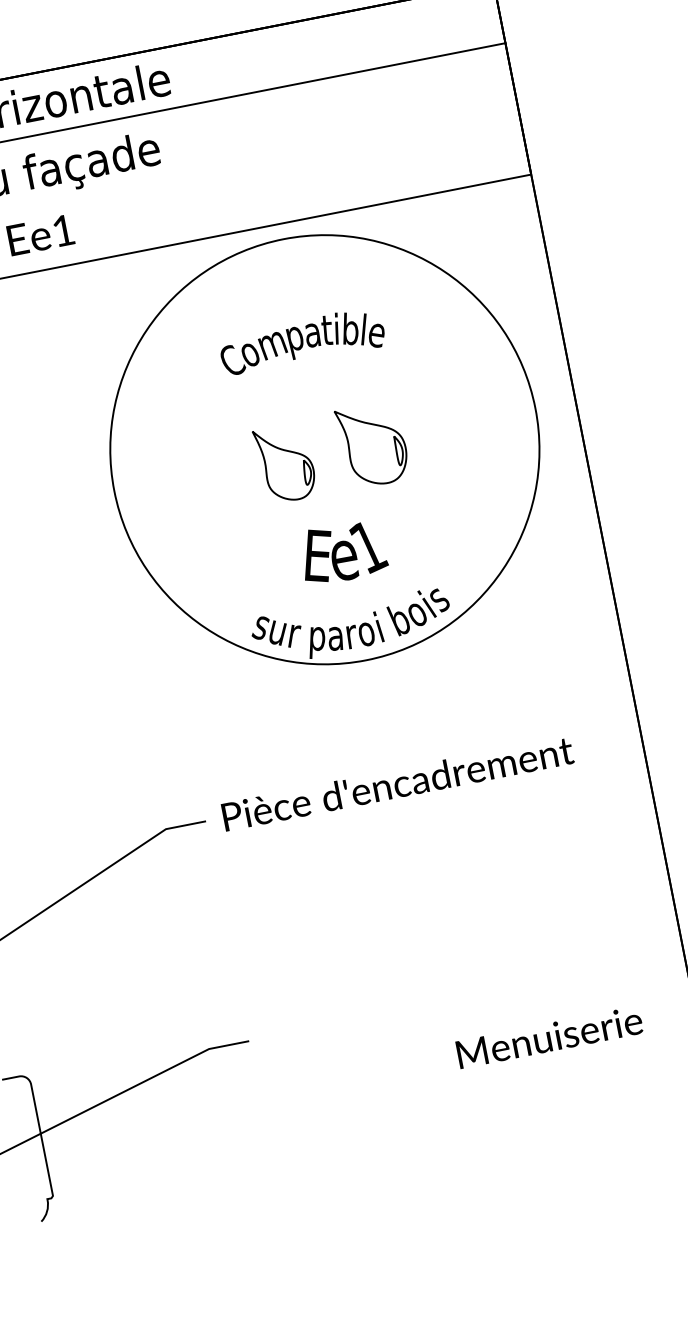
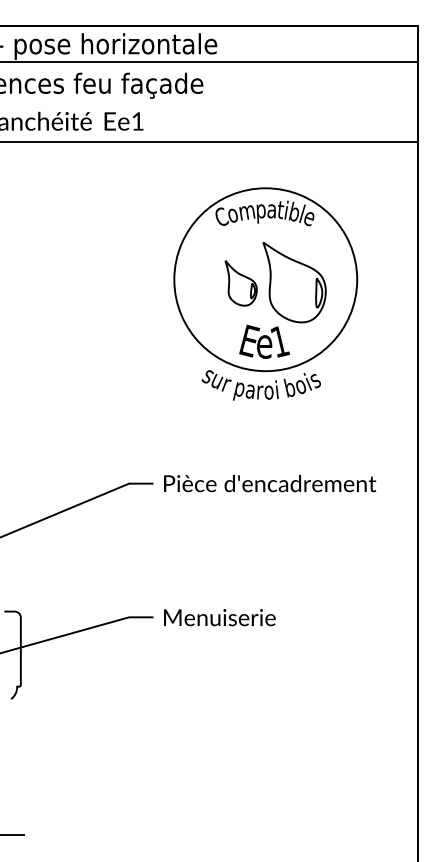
part: (373, 445) -> (294, 282), size x1.67
circle: (324, 449) -> (265, 279), size x0.71
text: (549, 1037) -> (219, 617), moved

